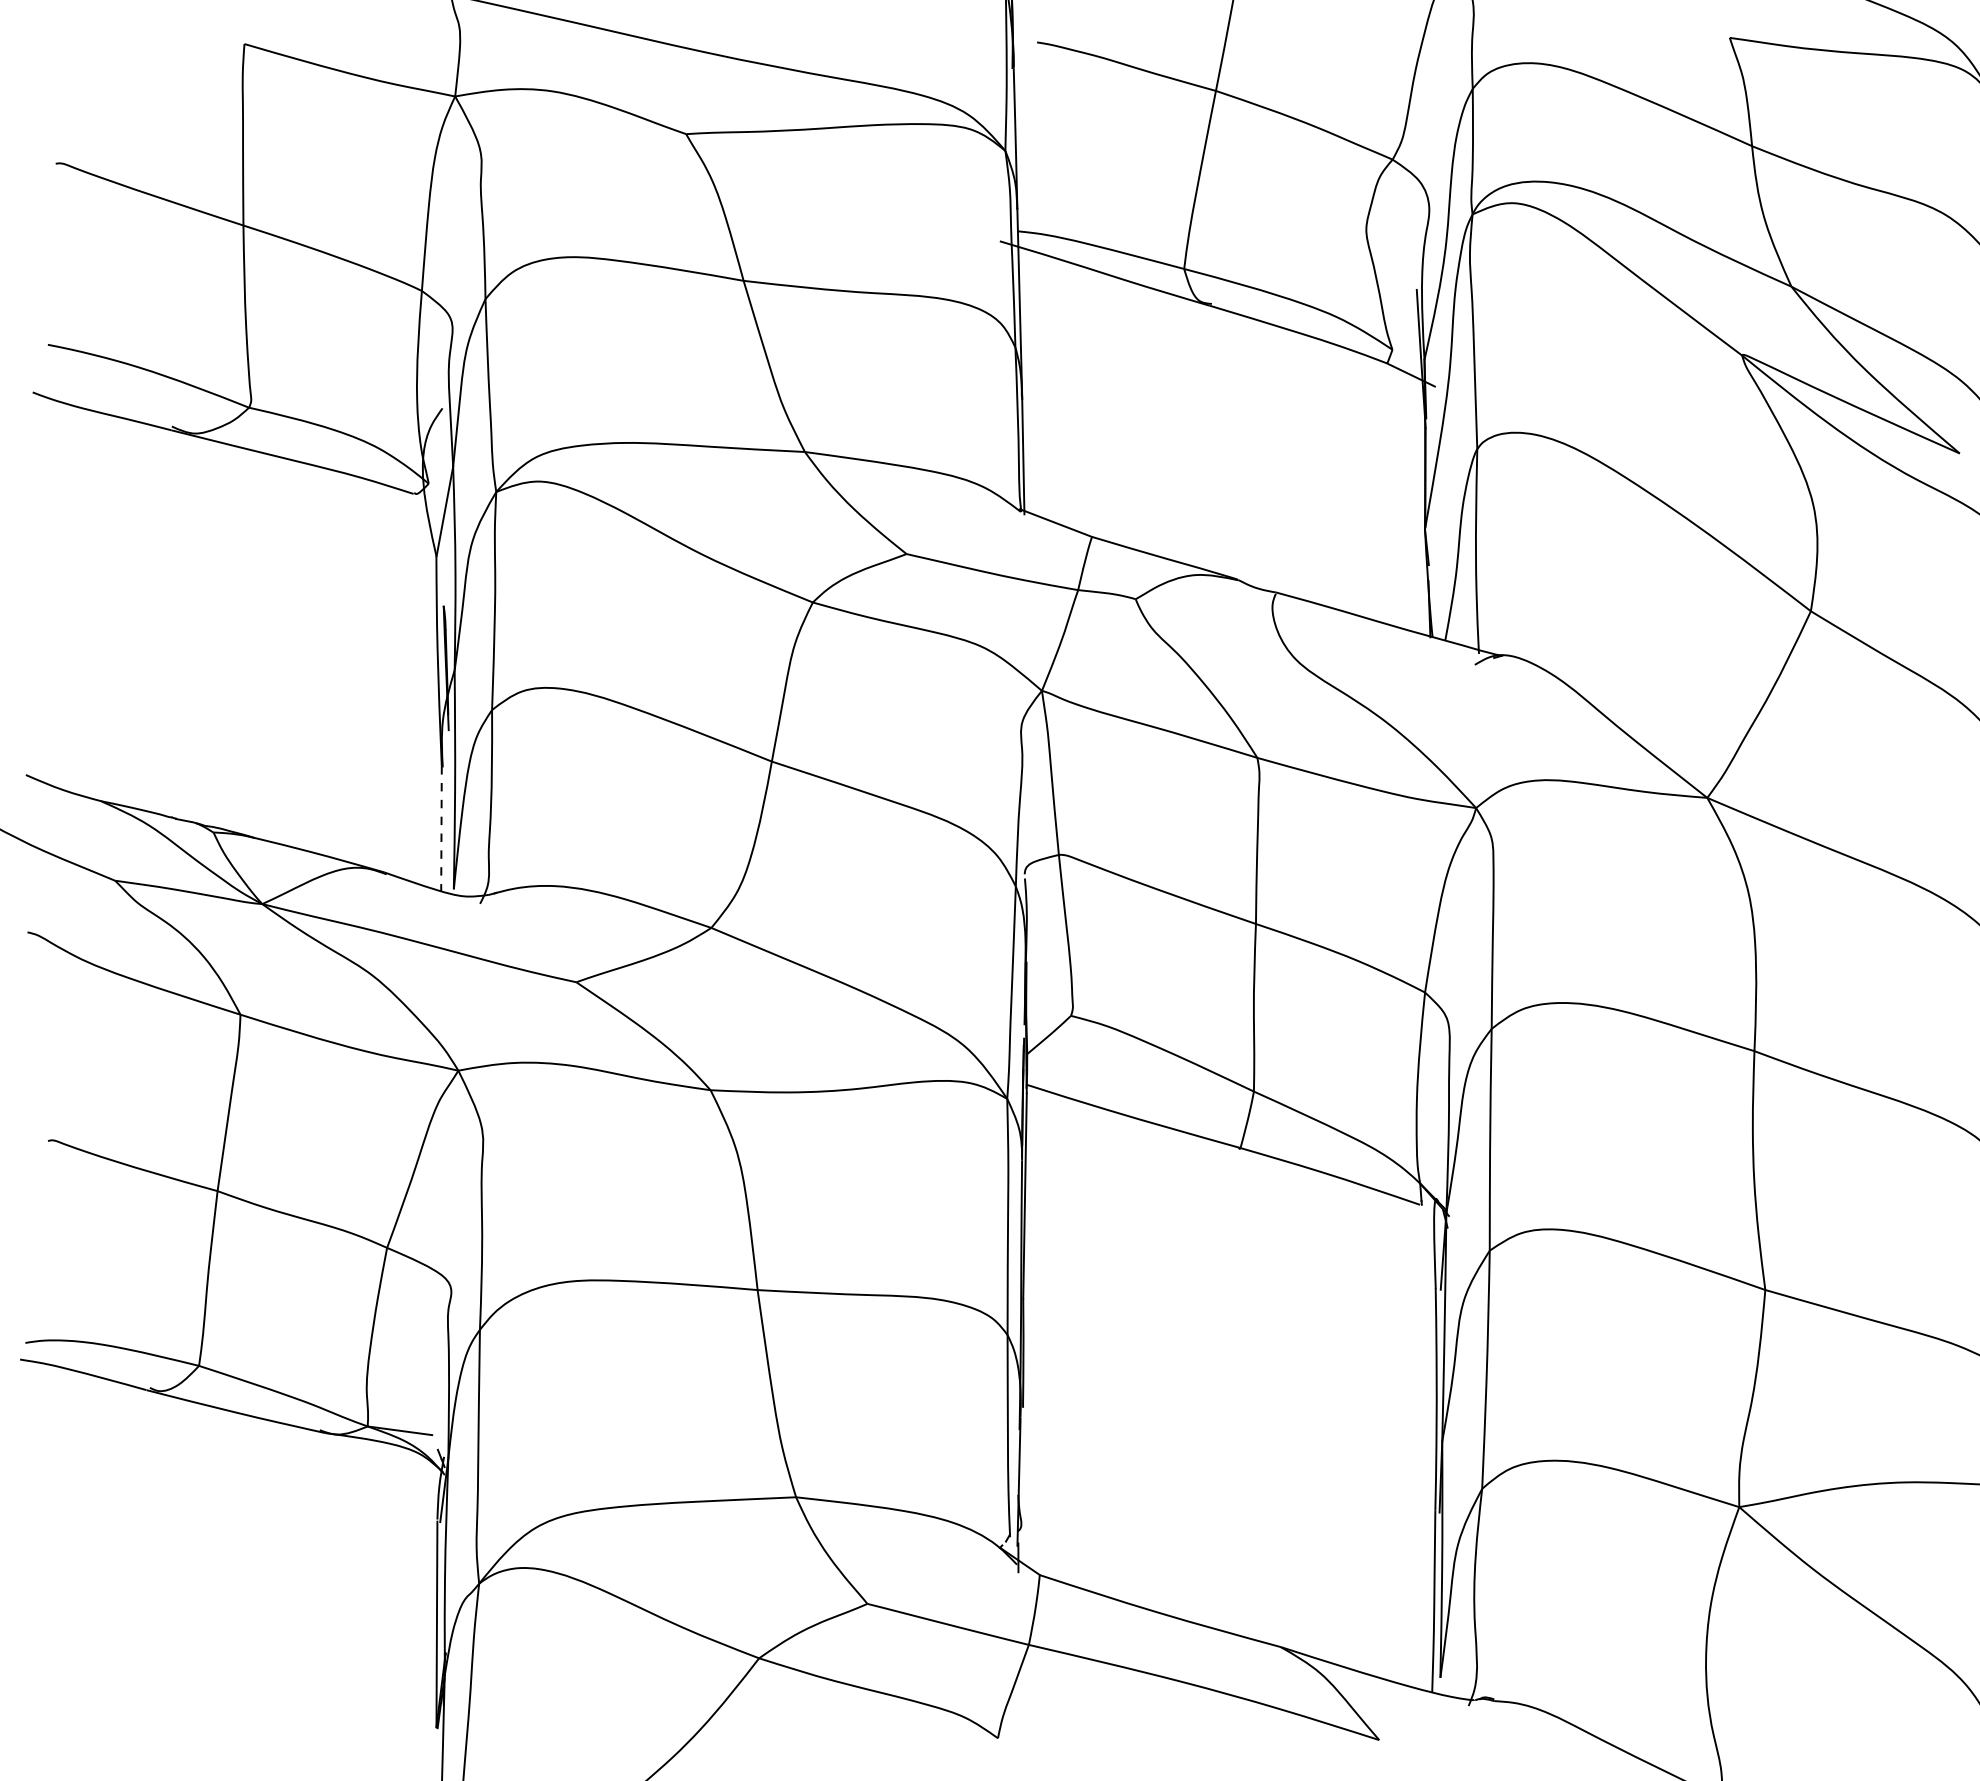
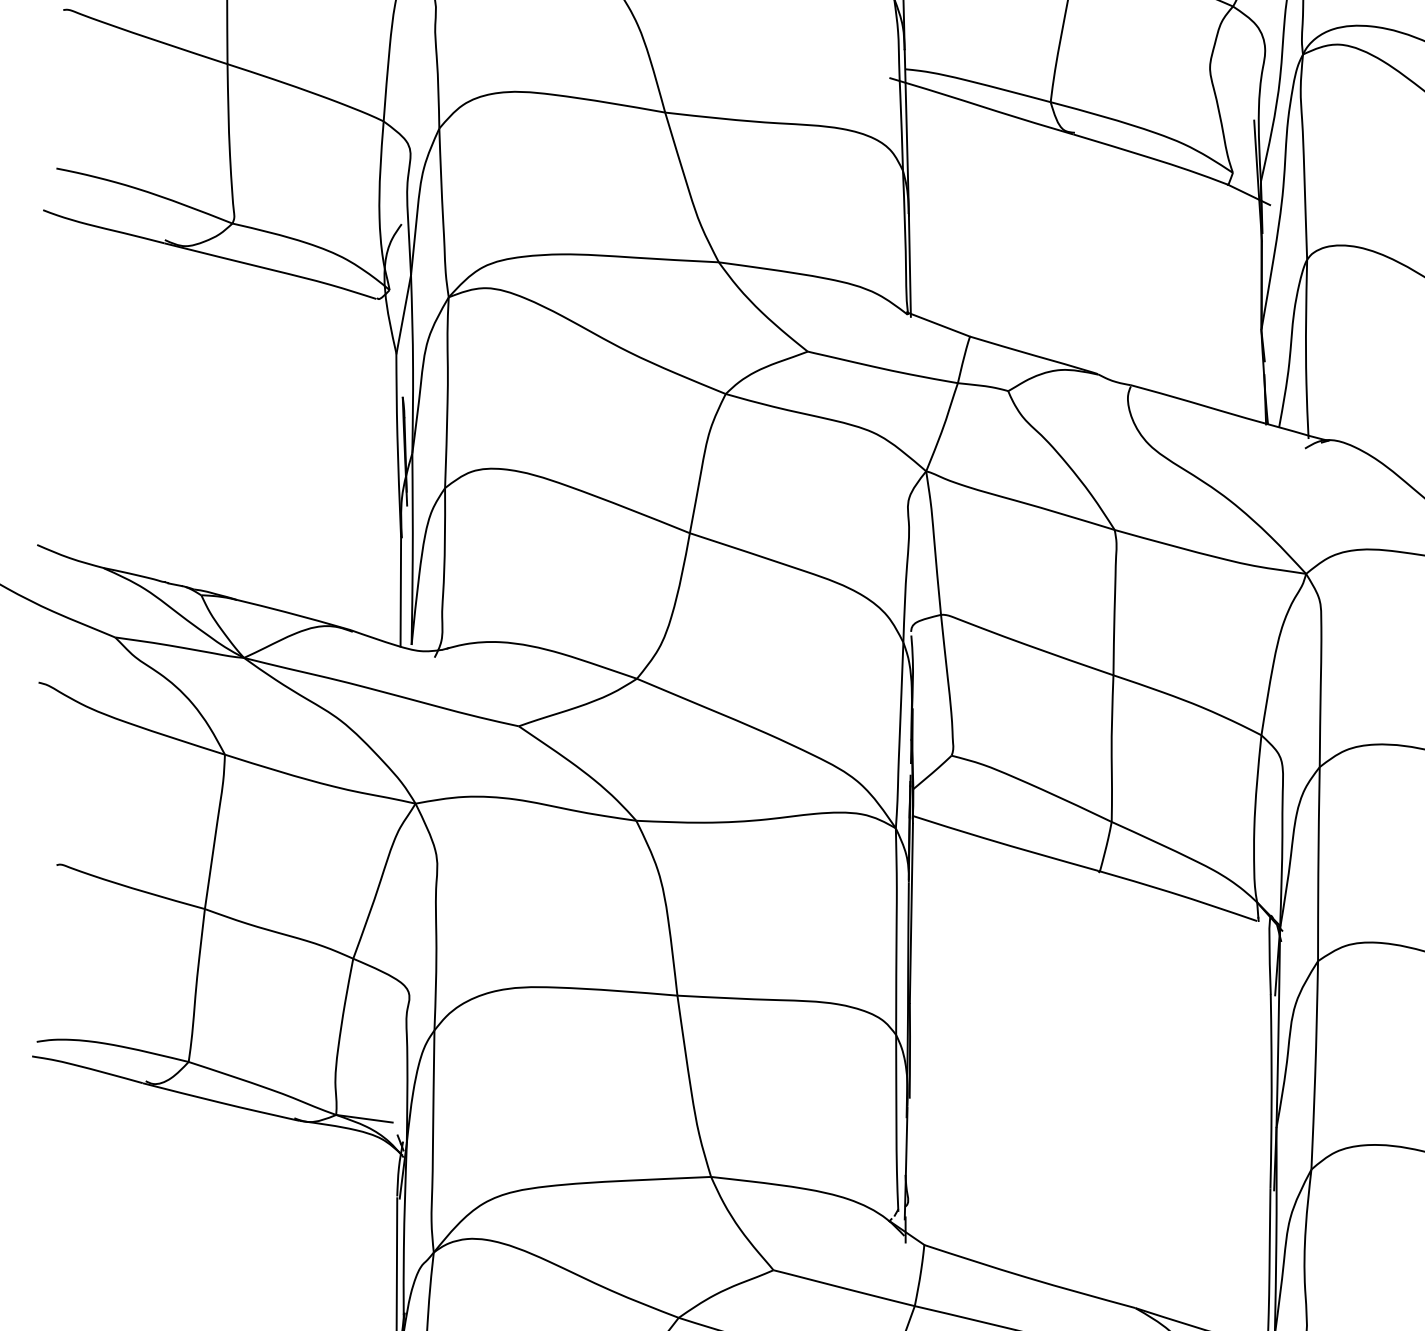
line: (441, 829) -> (400, 592), dashed -> solid

